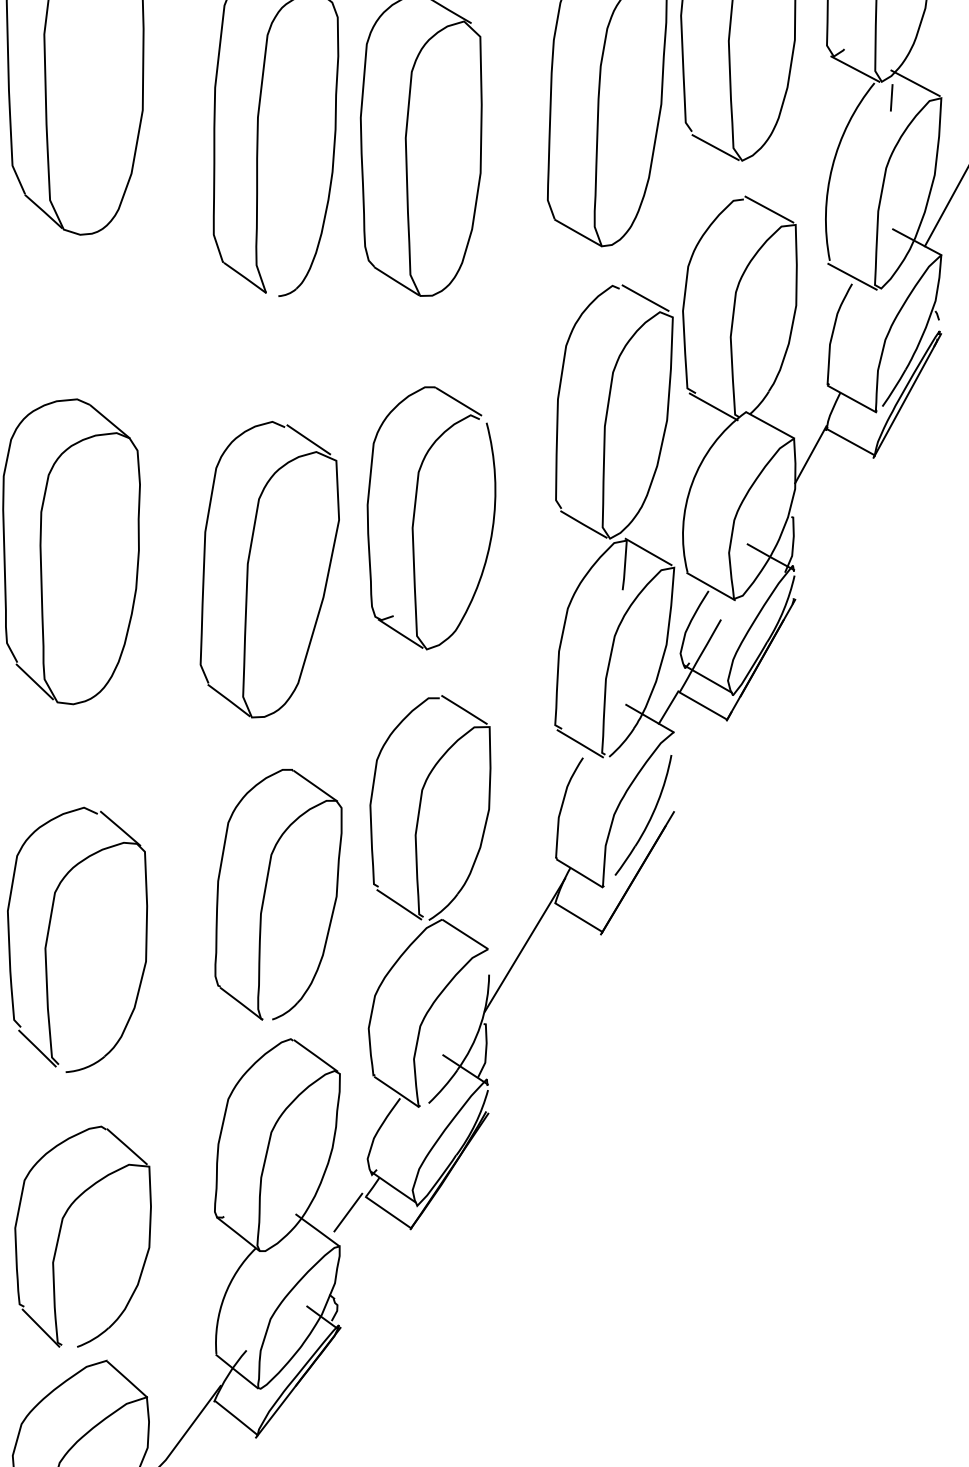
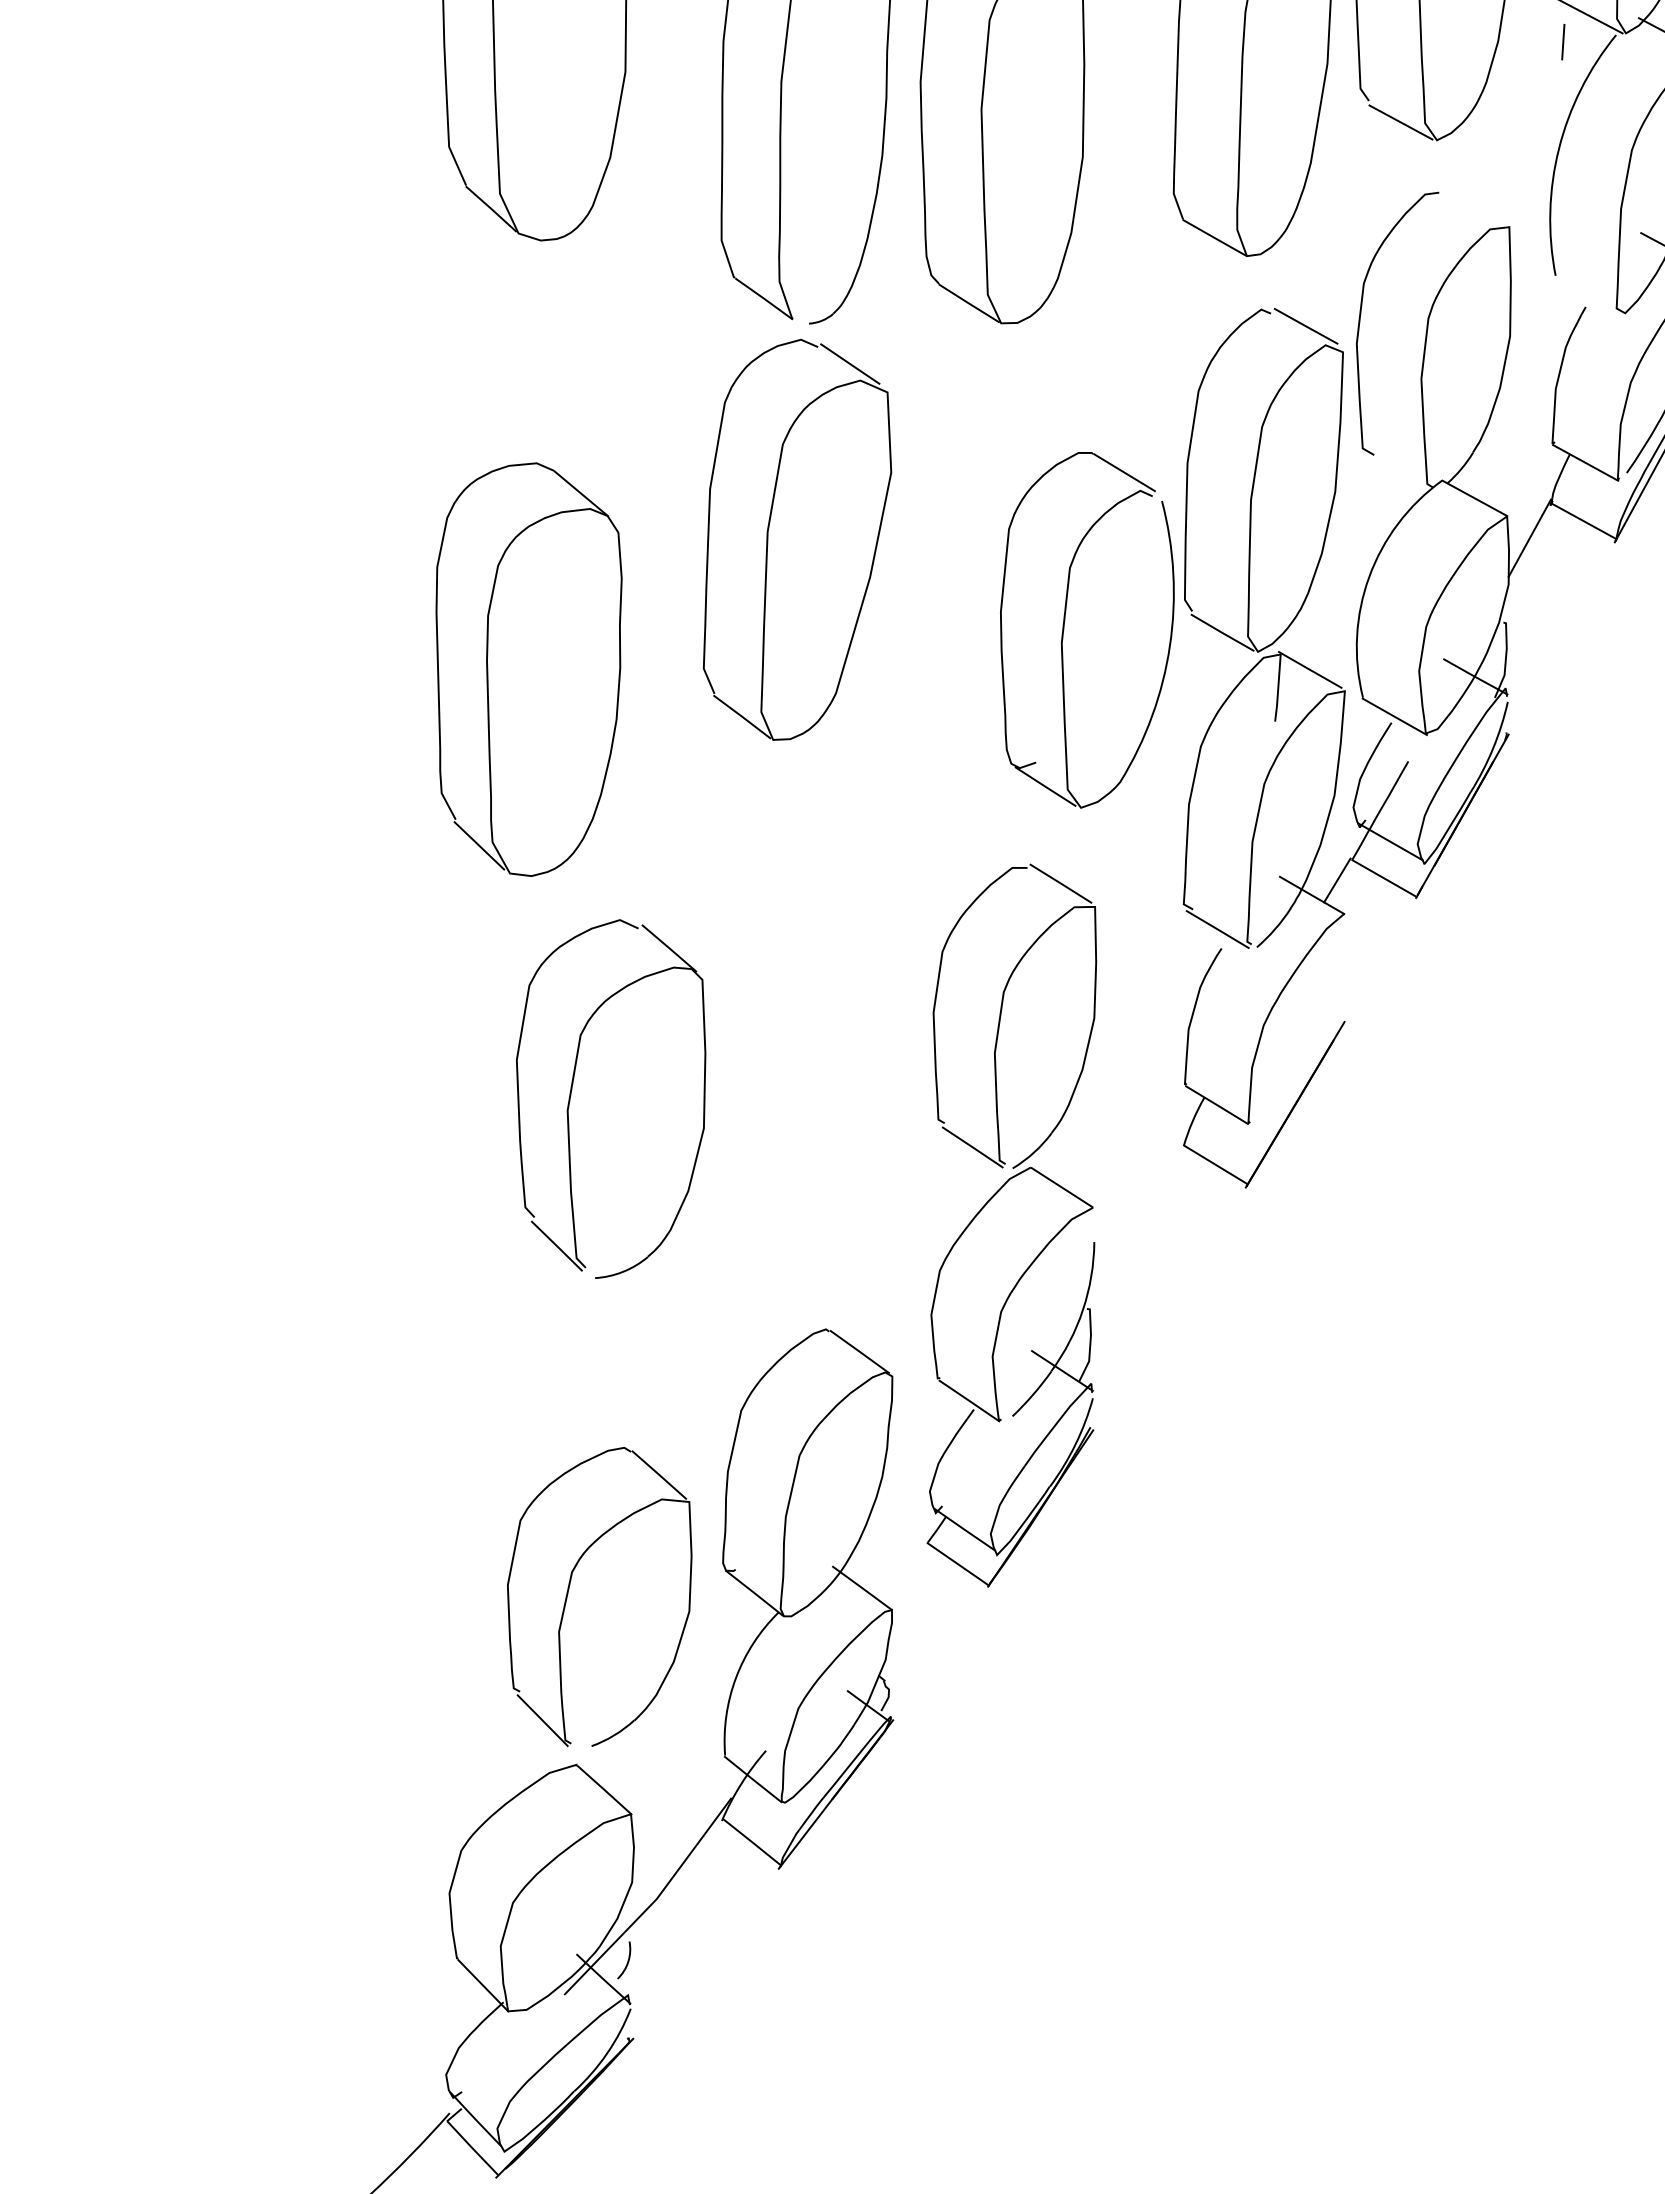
line: (891, 98) -> (1563, 42), moved
line: (769, 208) -> (1473, 205), removed
line: (851, 276) -> (1585, 296), removed
line: (713, 406) -> (1398, 473), removed
part: (414, 518) -> (1064, 630), moved
part: (269, 569) -> (797, 539), moved
part: (649, 819) -> (1311, 1031), removed
part: (266, 890) -> (792, 1127), removed
part: (48, 932) -> (572, 1089), moved
line: (524, 944) -> (1142, 1201), removed
line: (348, 1212) -> (903, 1563), removed
part: (60, 1231) -> (569, 1589), moved

